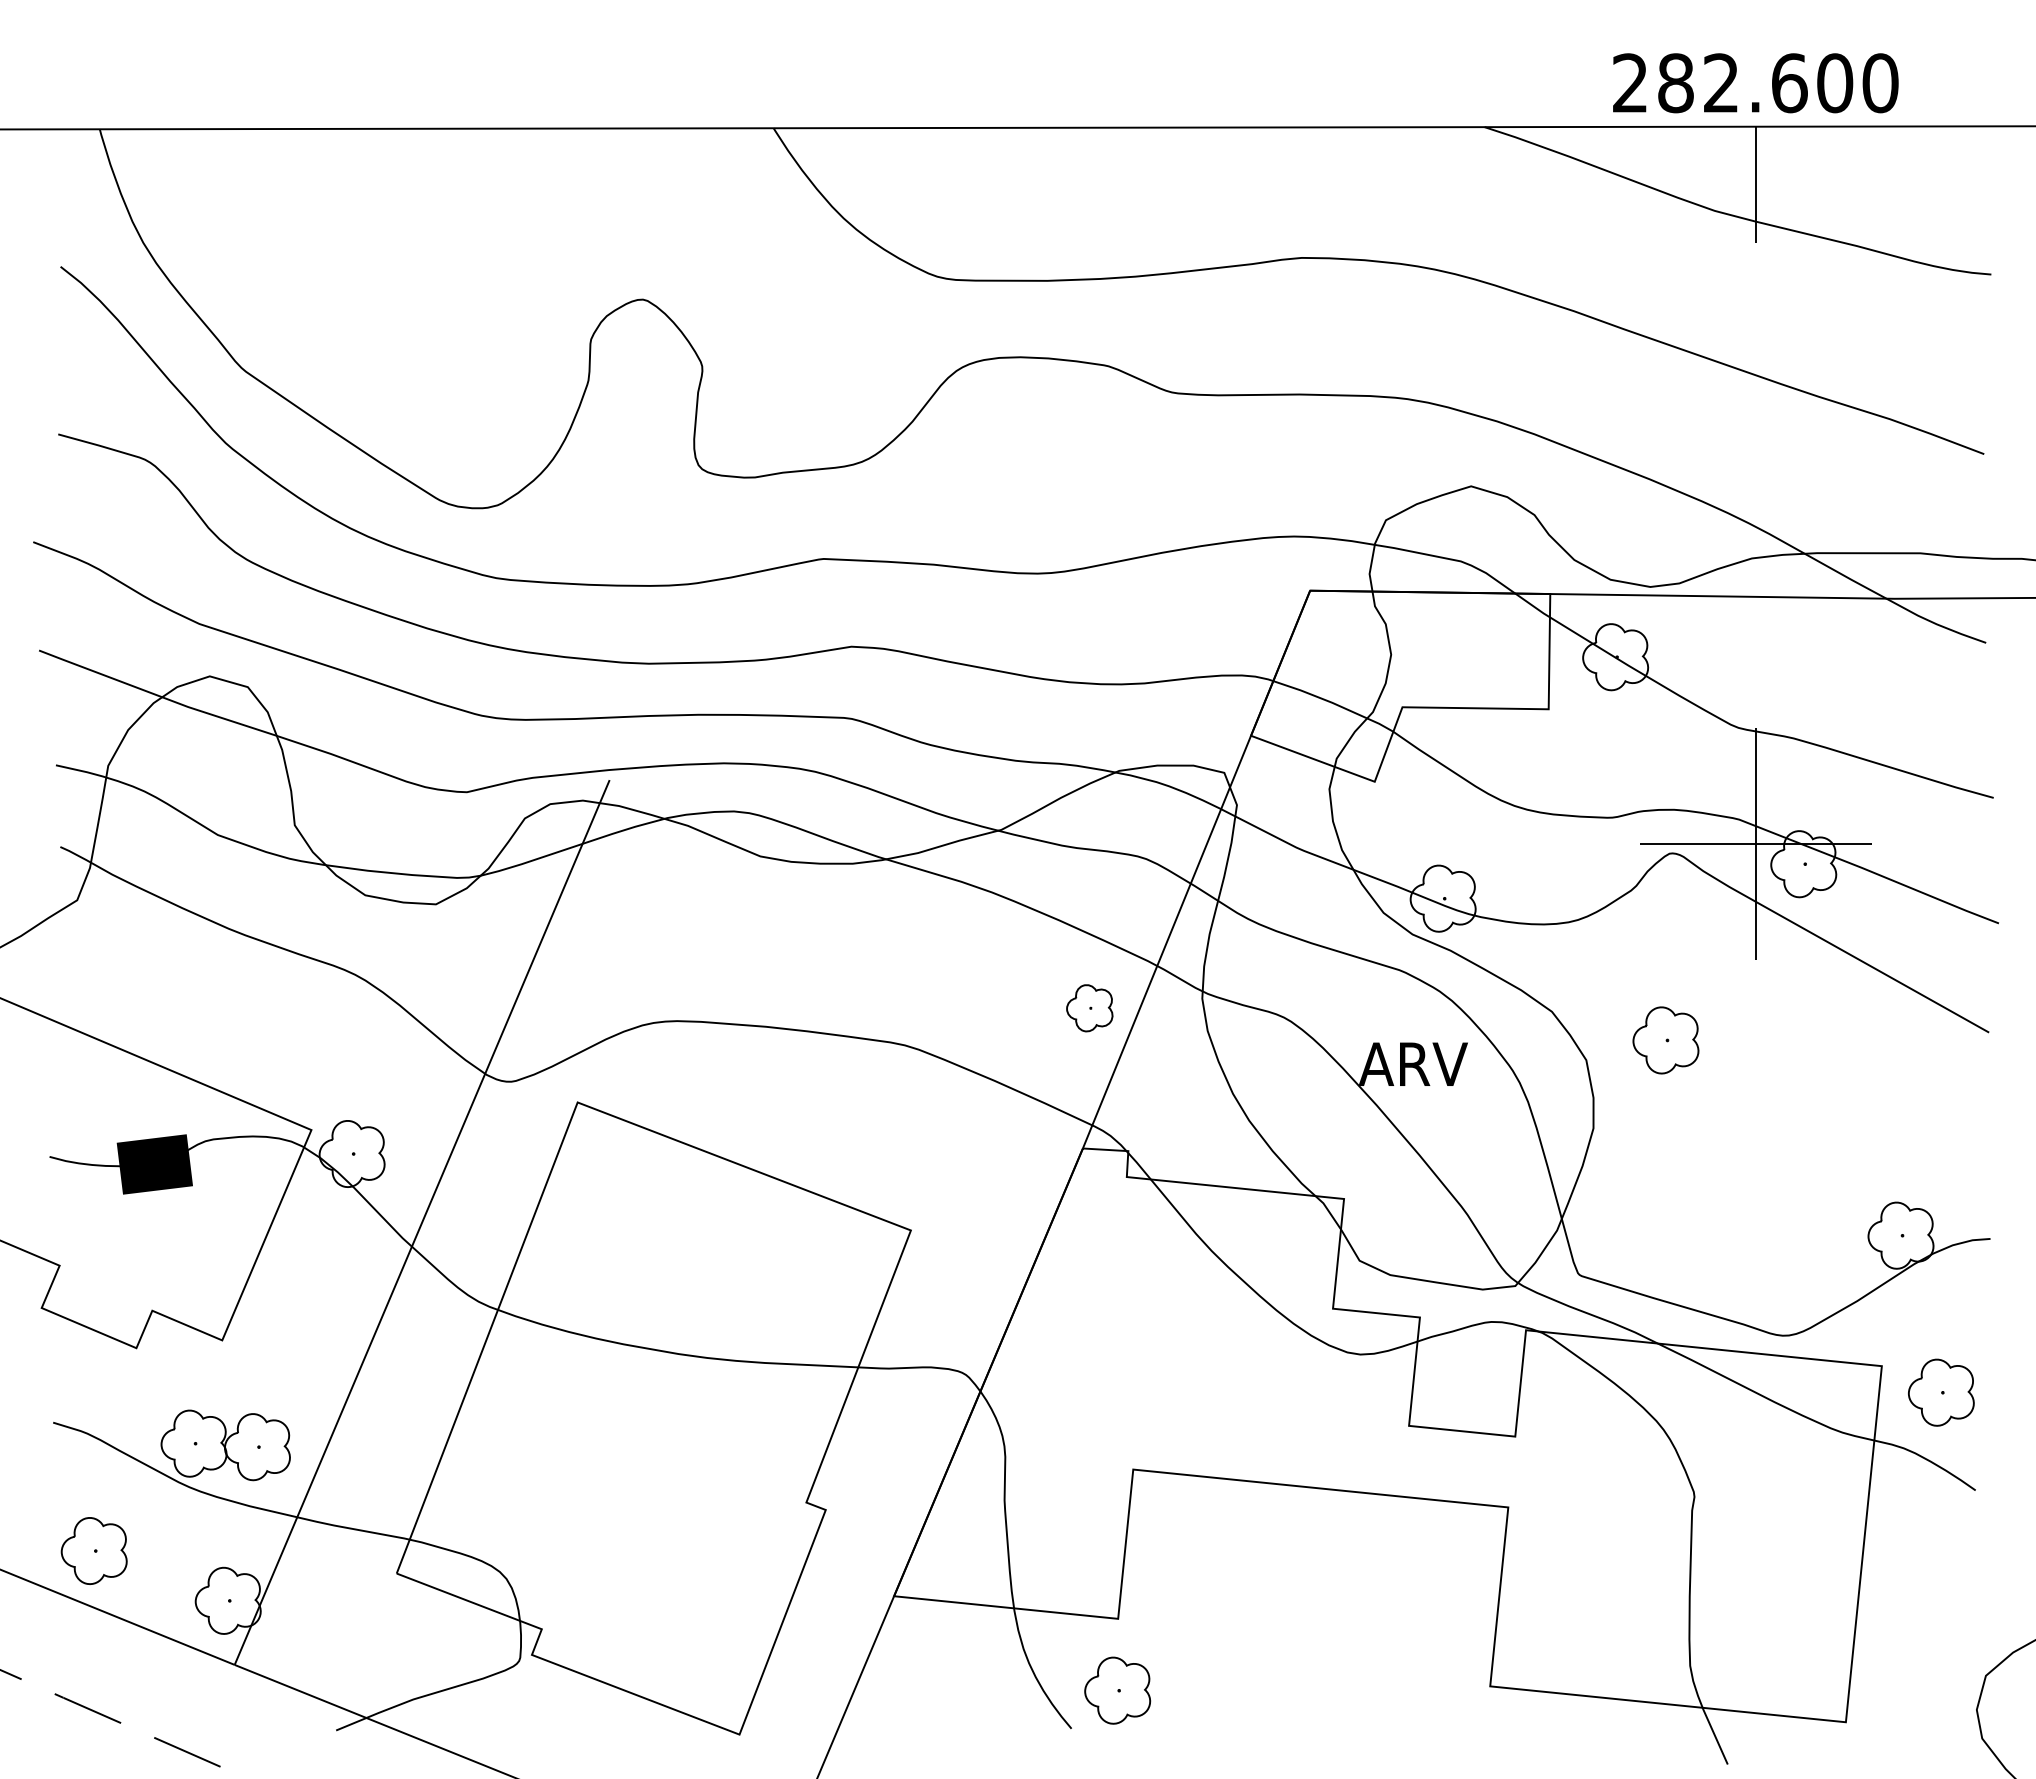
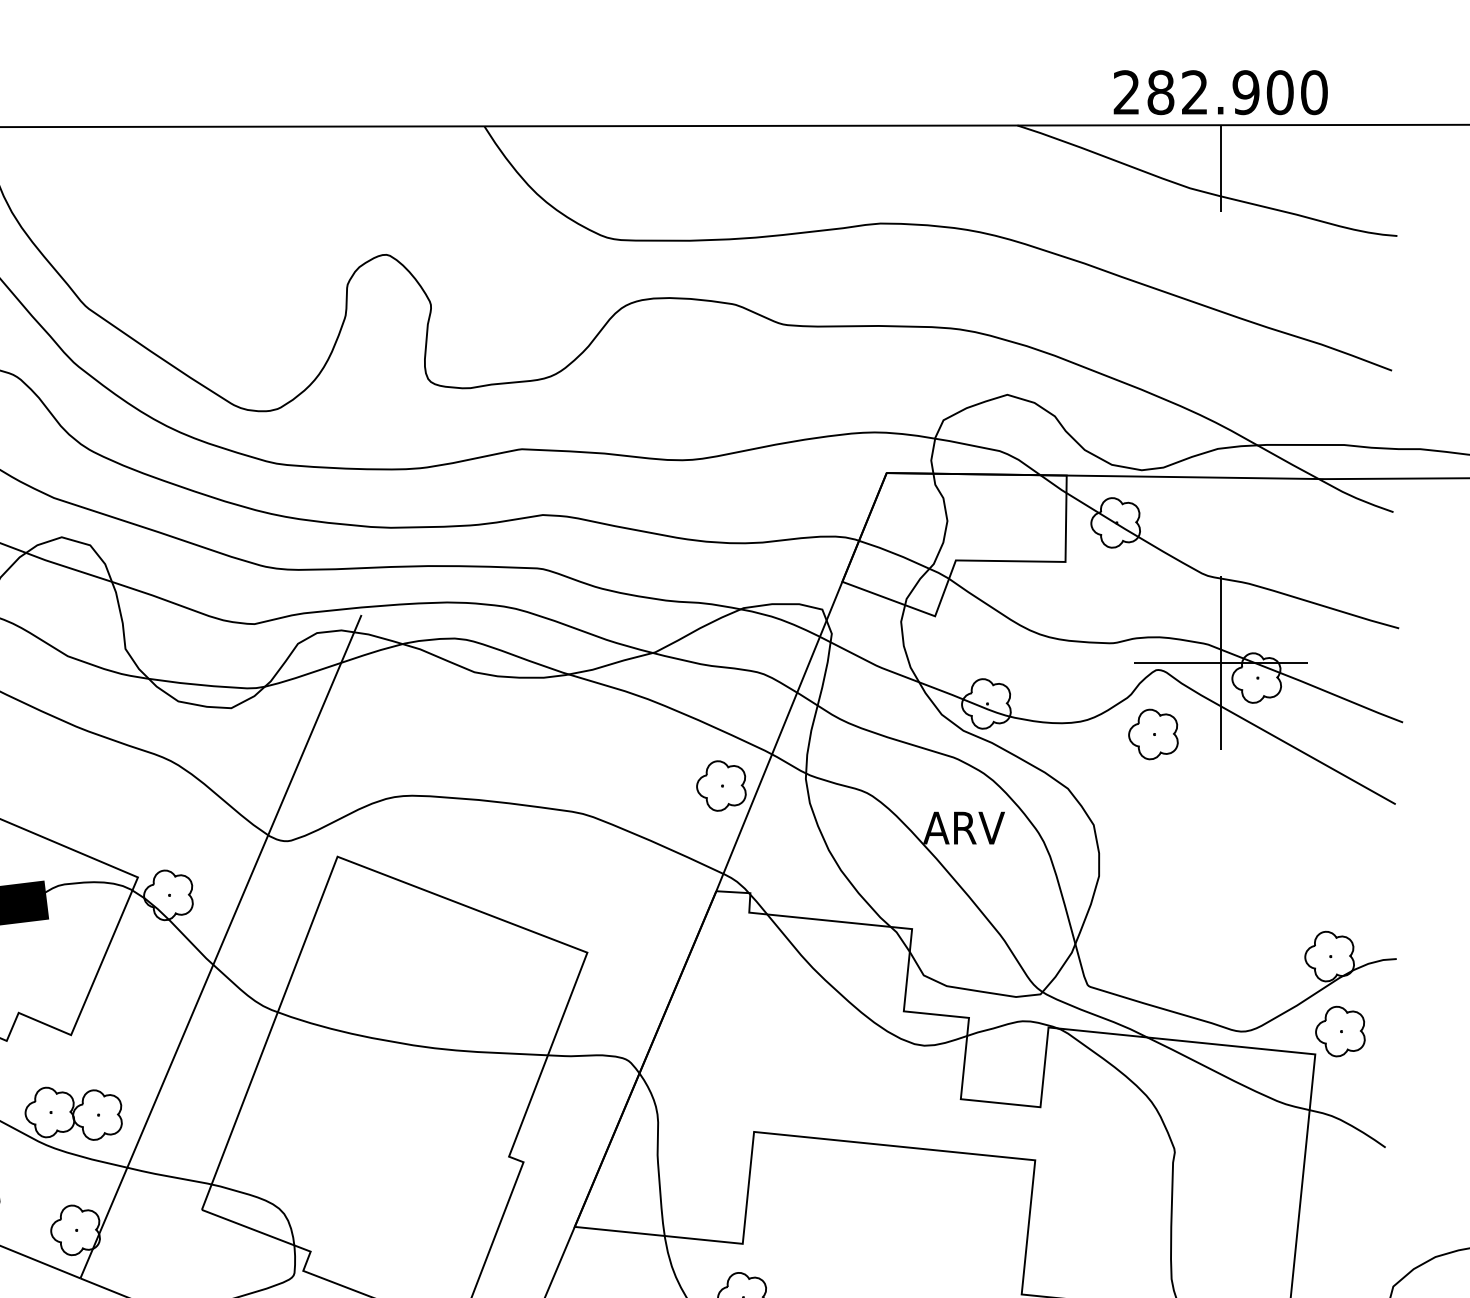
text: (1789, 83) -> (1246, 92), 282.600 -> 282.900
part: (1089, 1008) -> (721, 786), size x1.43
part: (1665, 1040) -> (1153, 734), moved
part: (1941, 1392) -> (1340, 1031), moved

